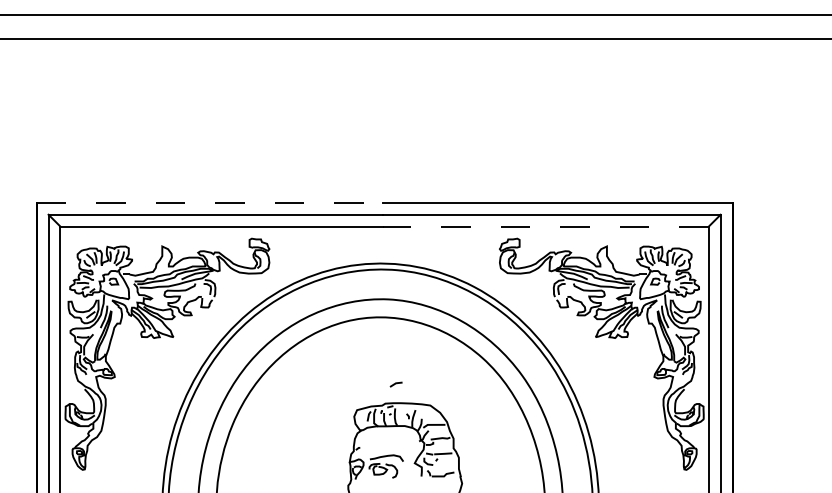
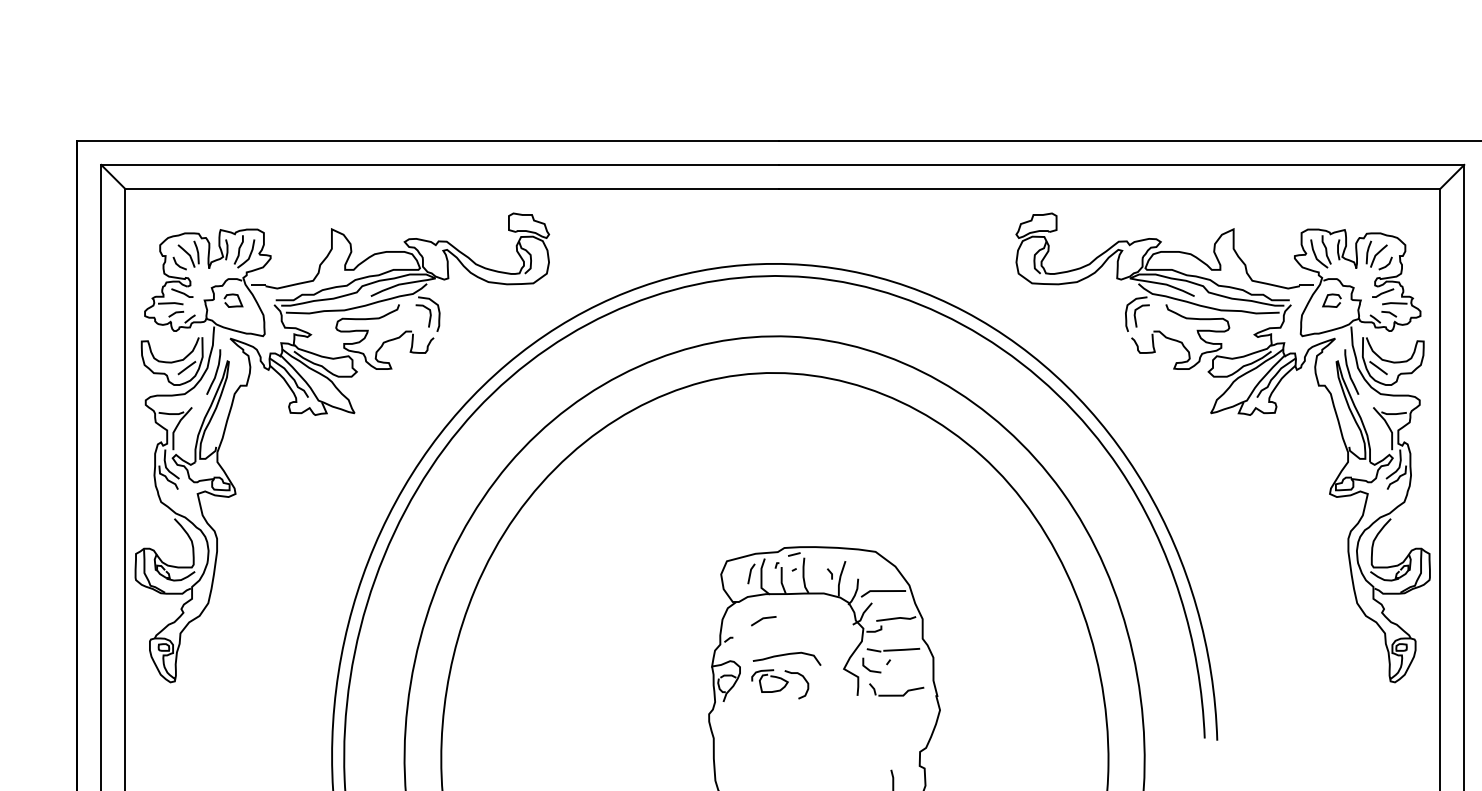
line: (210, 202) -> (429, 140), dashed -> solid
line: (545, 226) -> (1109, 188), dashed -> solid
line: (395, 384) -> (762, 620), moved

